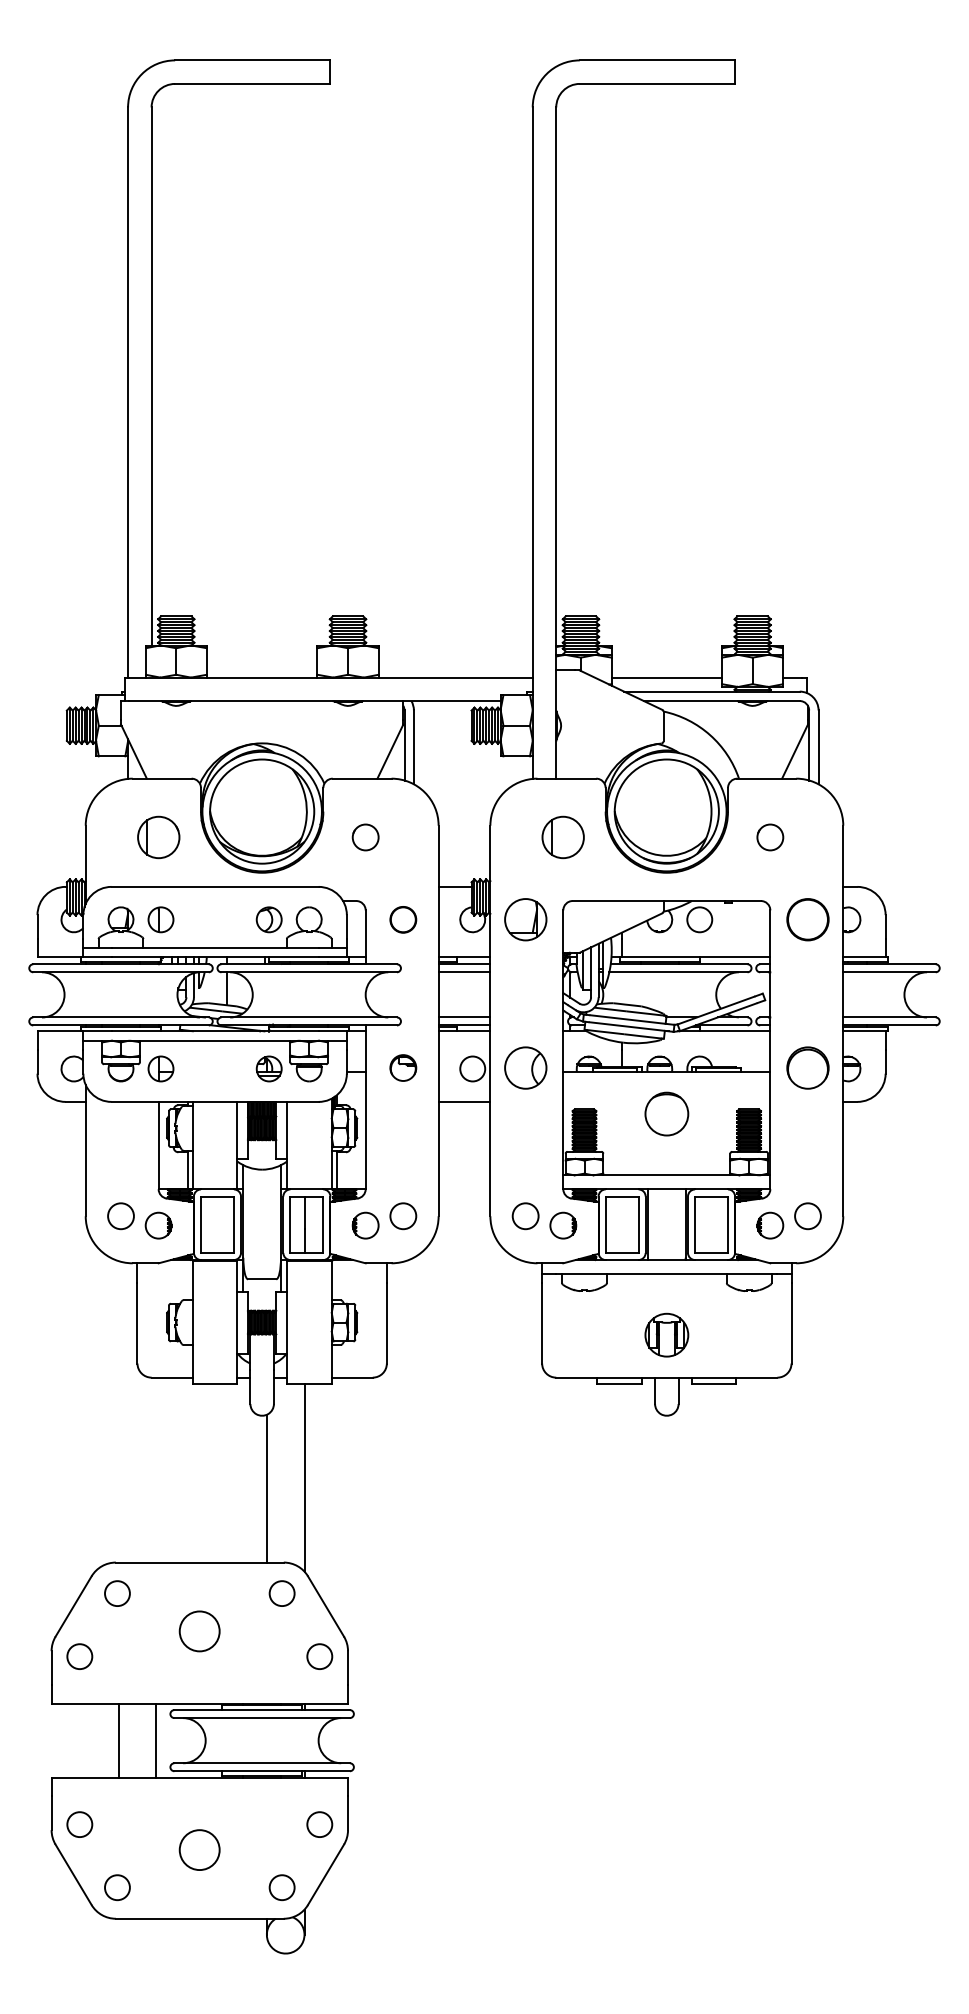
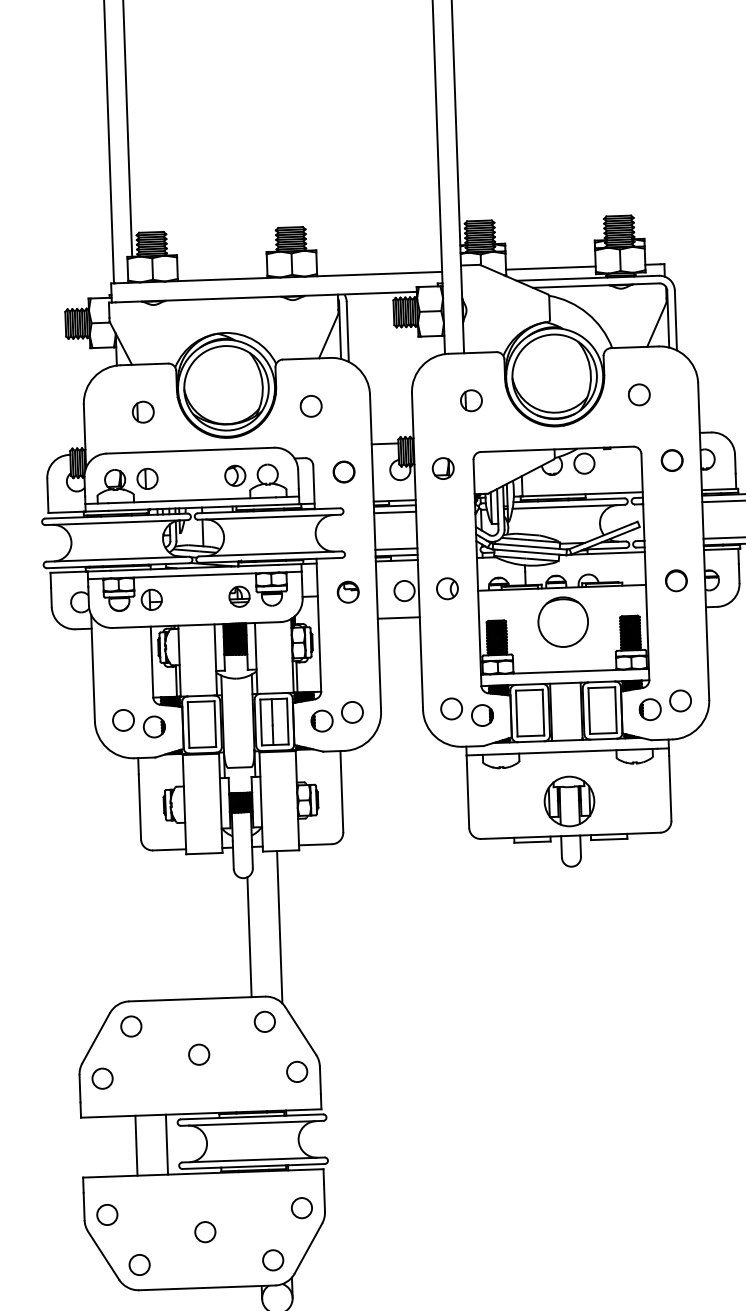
part: (158, 837) -> (143, 412), size x0.62
part: (563, 837) -> (471, 400), size x0.62
part: (525, 919) -> (443, 468), size x0.62
circle: (807, 919) -> (671, 460), size x0.62
part: (525, 1067) -> (447, 588), size x0.62
circle: (807, 1067) -> (675, 580), size x0.62
part: (666, 1113) -> (562, 621), size x1.43
part: (666, 1334) -> (569, 800), size x1.43
circle: (199, 1630) -> (198, 1054), size x0.62
circle: (199, 1849) -> (205, 1231), size x0.62

